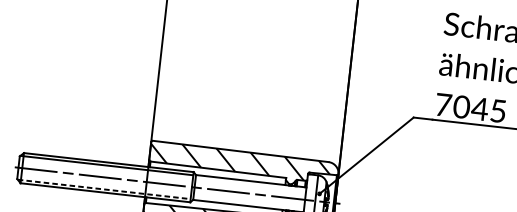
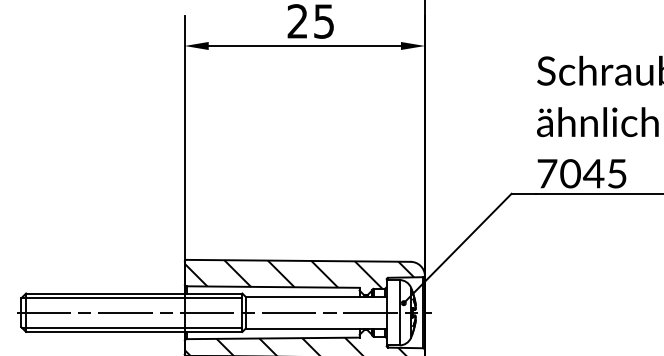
line: (104, 189) -> (132, 327), dashed -> solid

